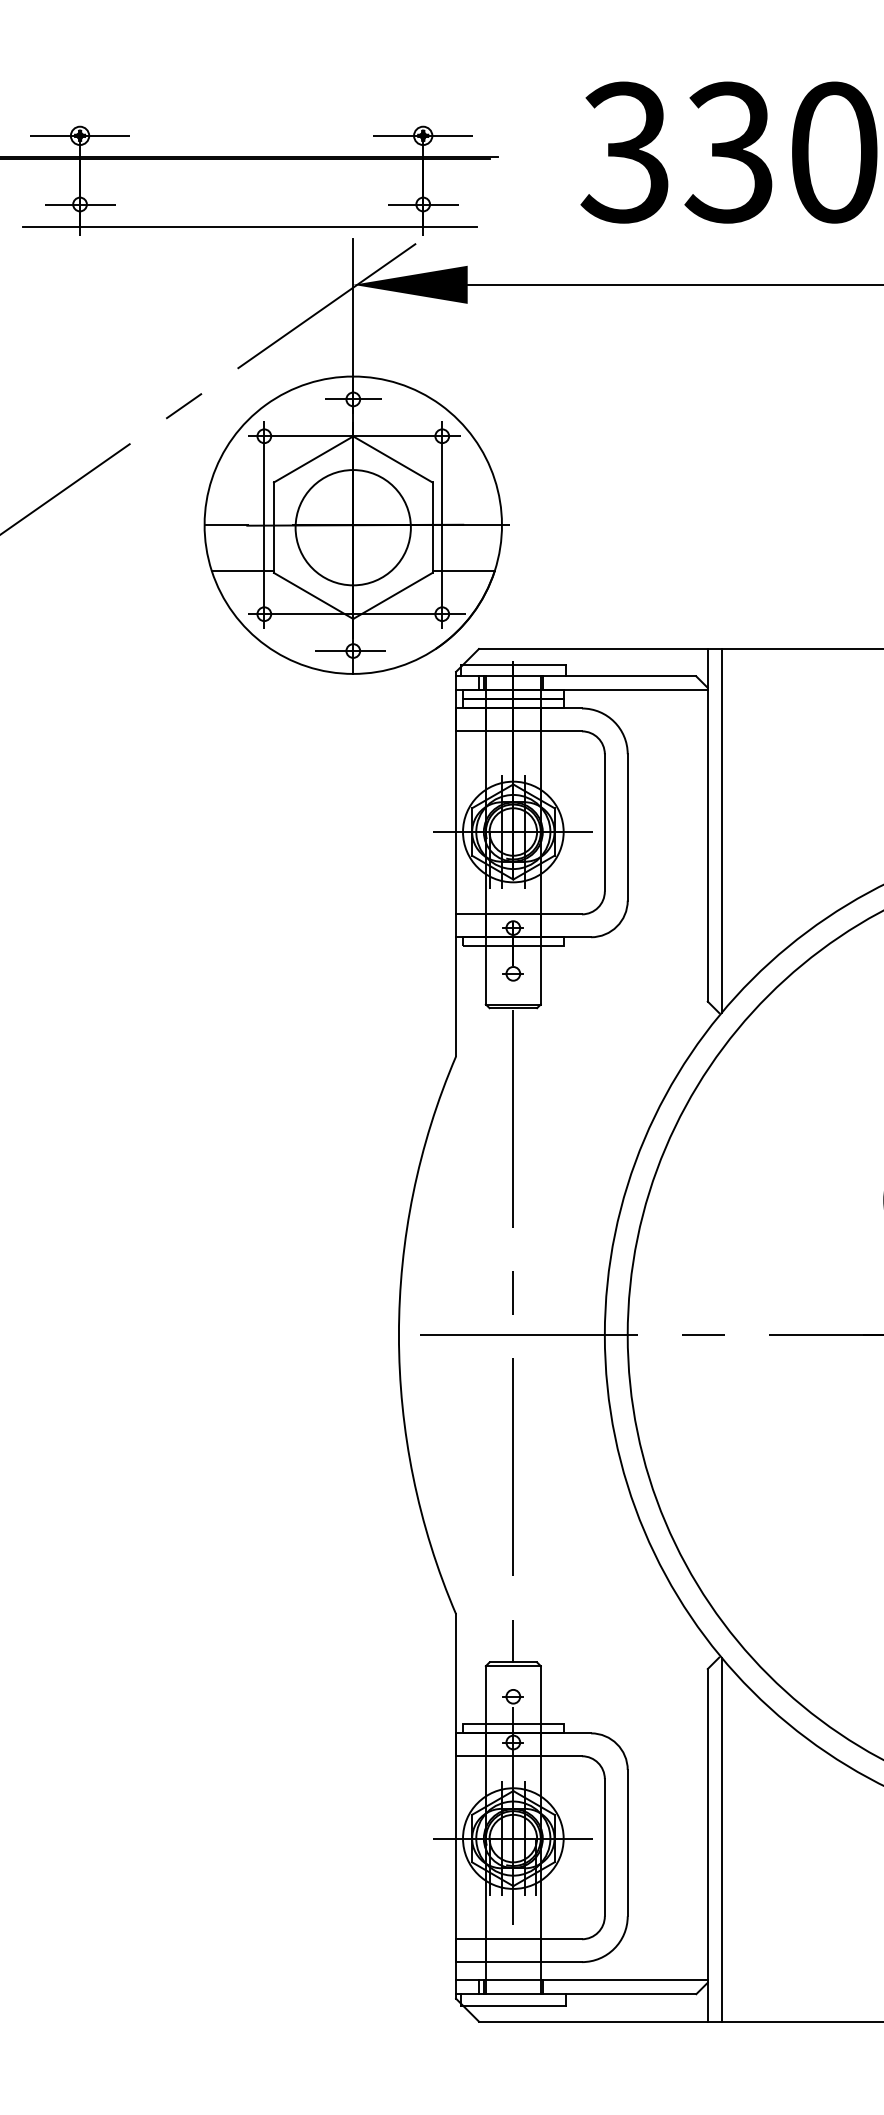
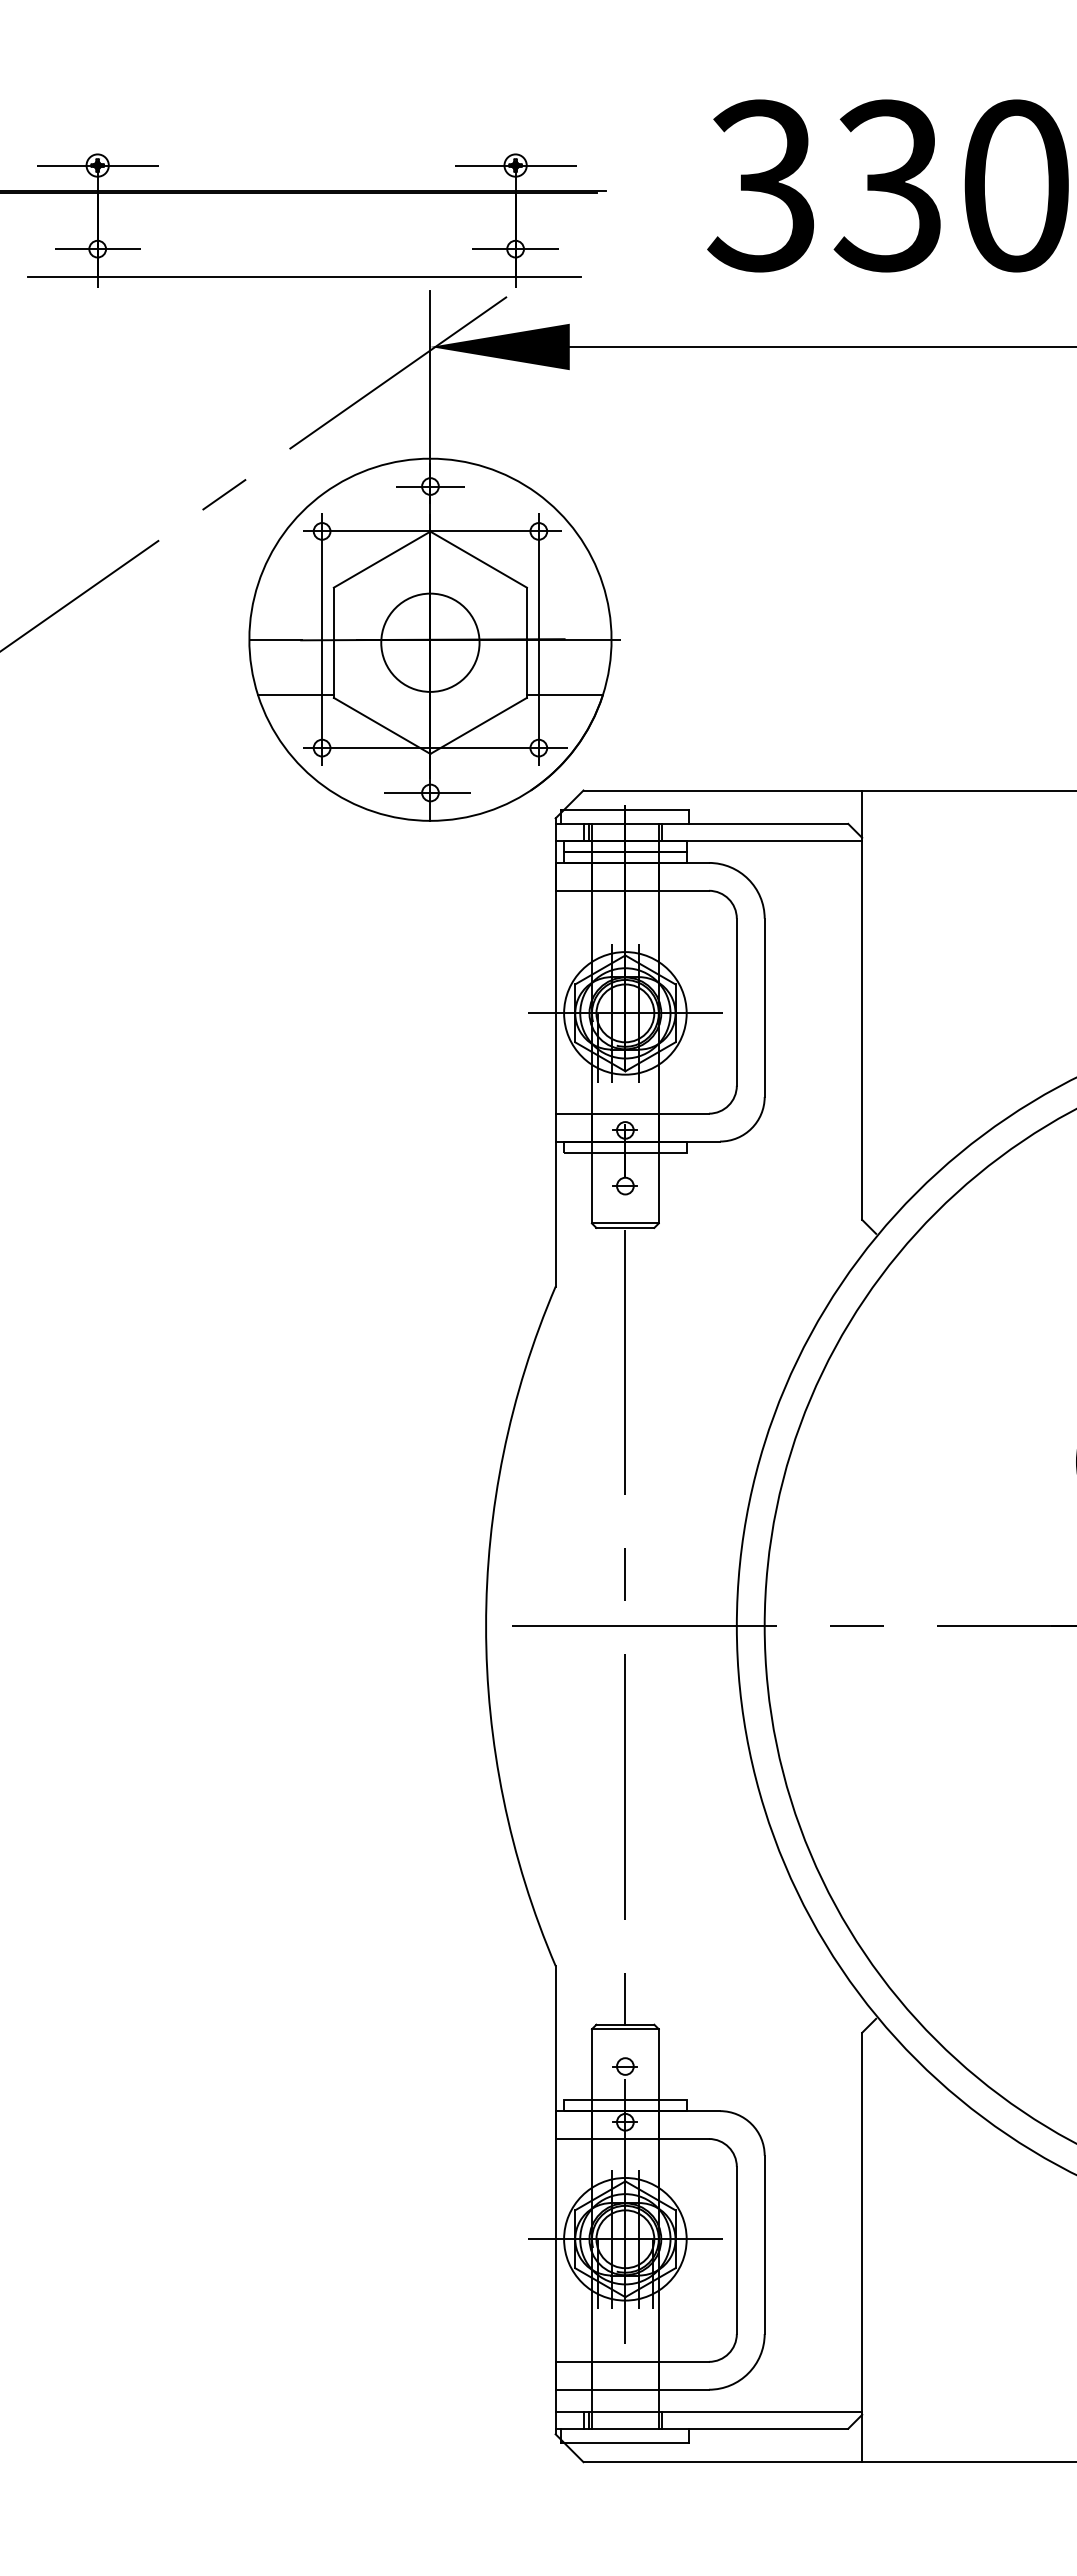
circle: (353, 527) -> (430, 642), size x0.7
line: (721, 830) -> (878, 1011), removed
line: (721, 1839) -> (878, 2240), removed

